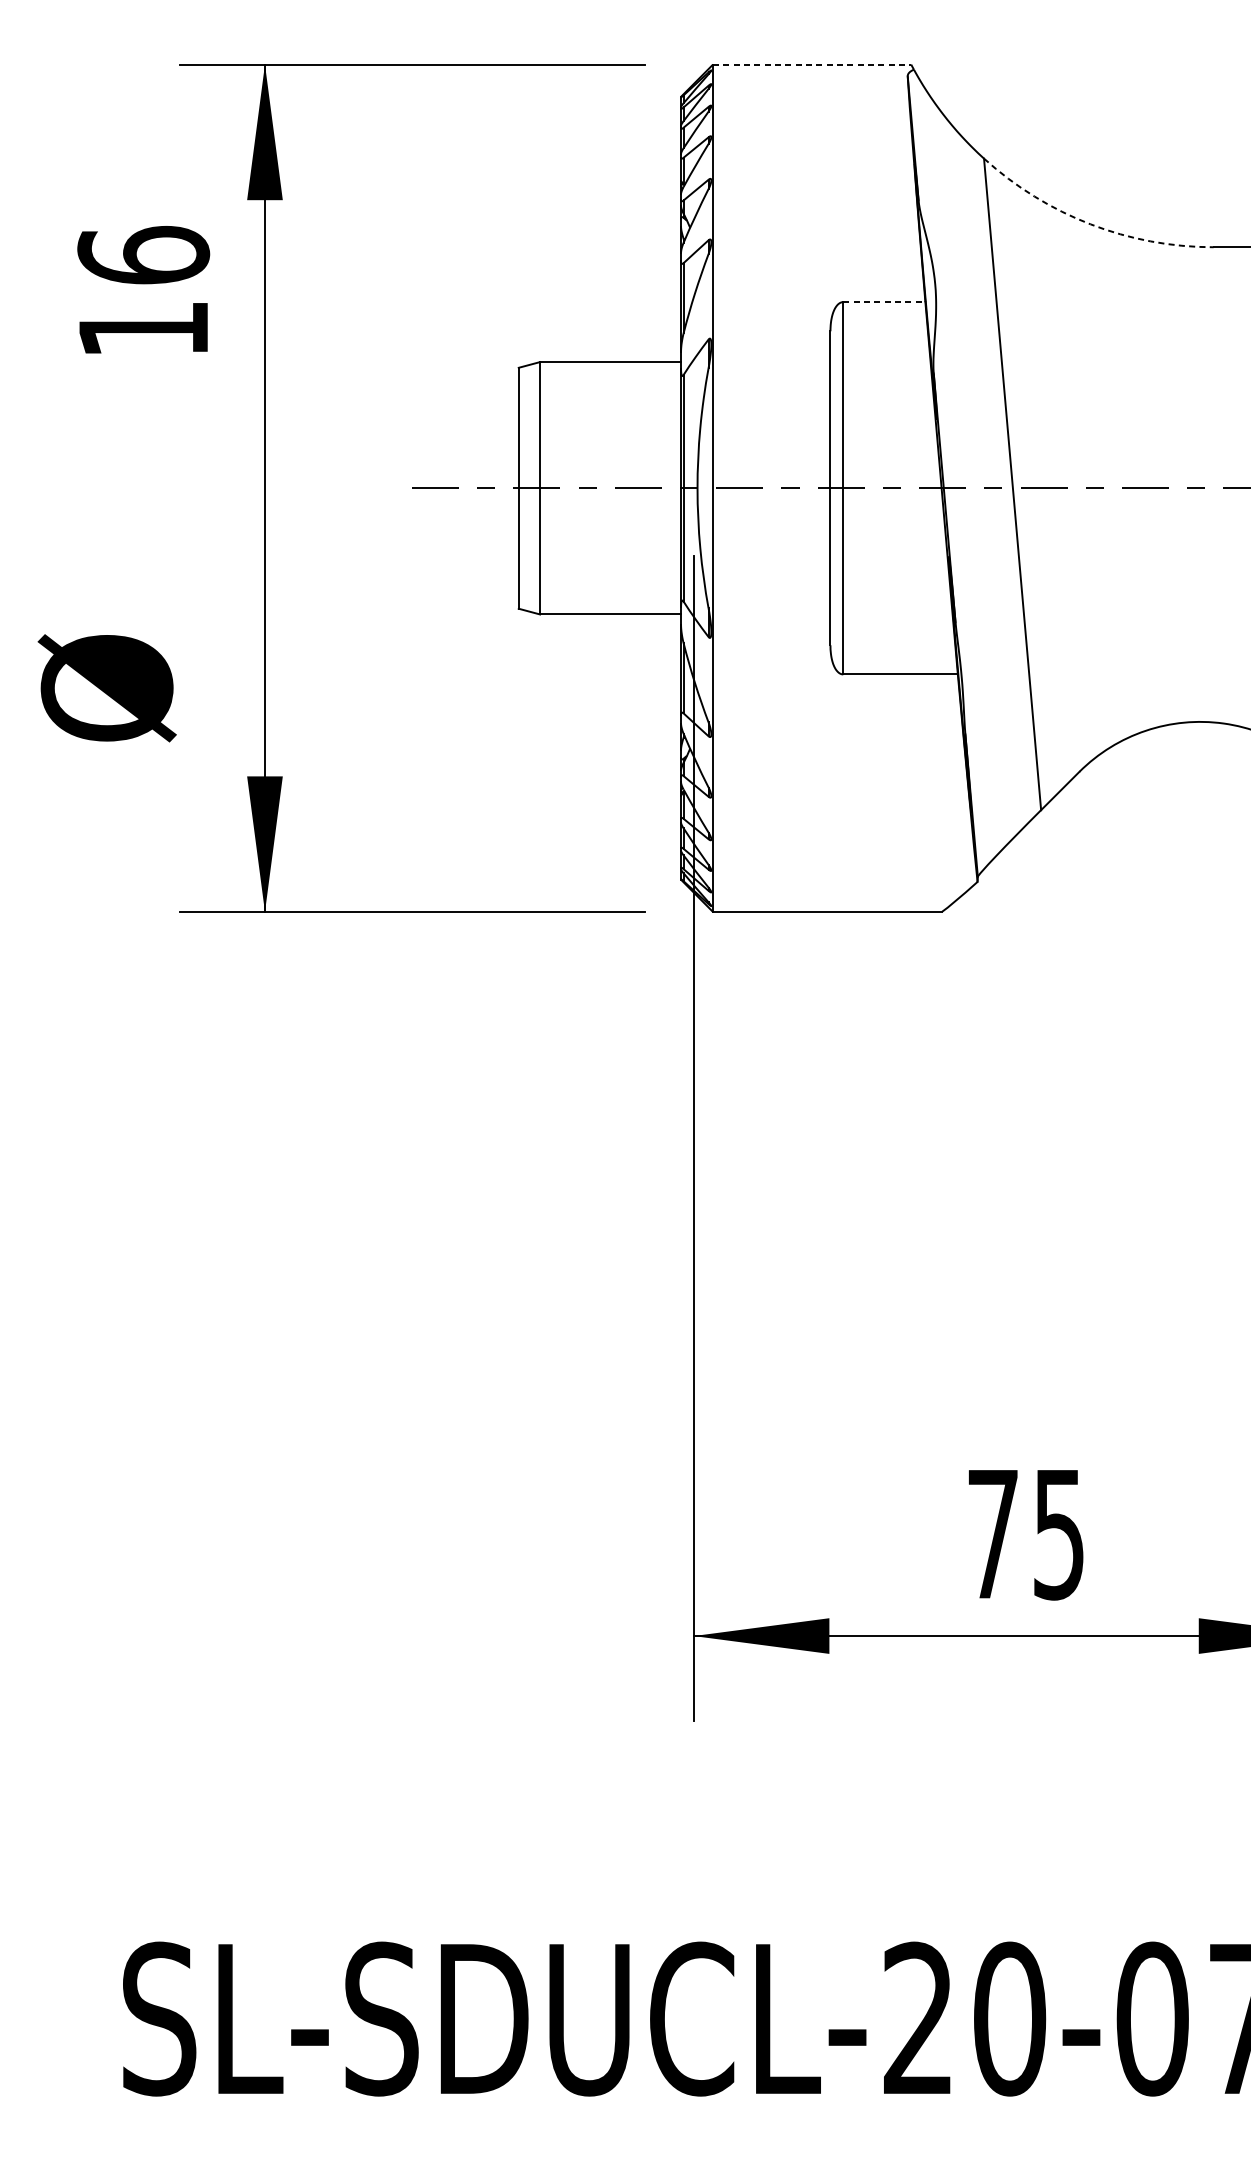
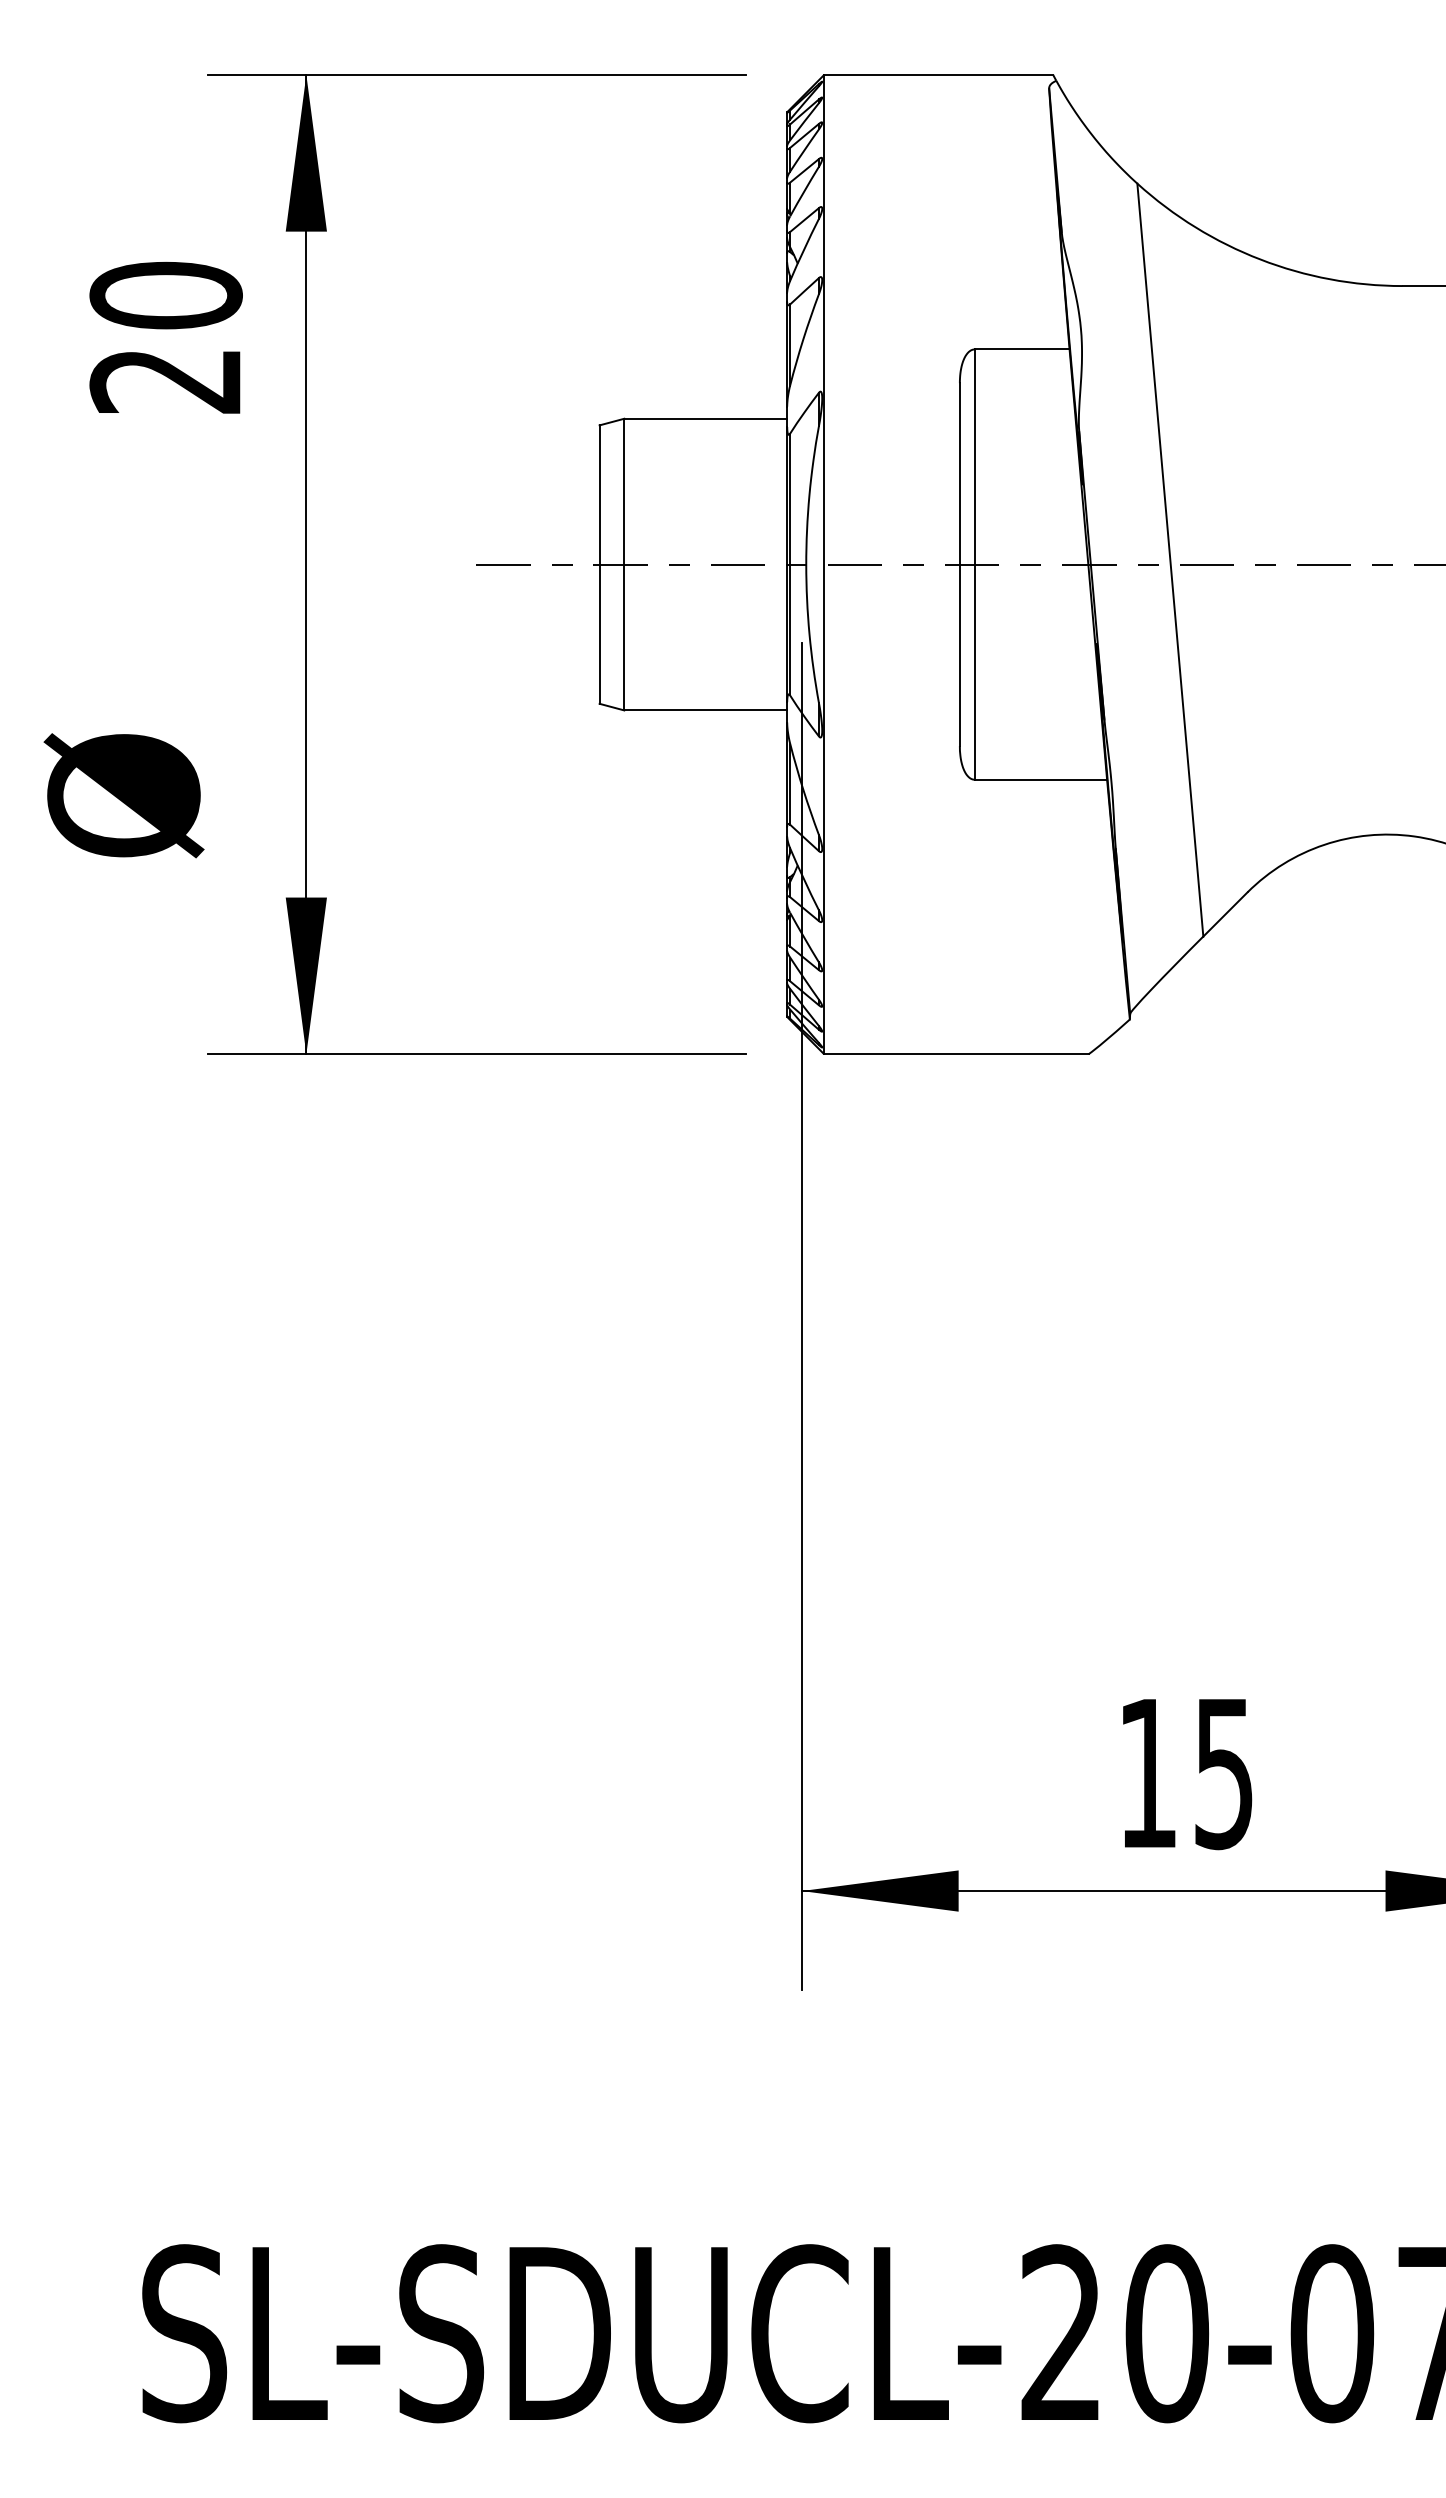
line: (811, 64) -> (938, 74), dashed -> solid
arc: (1090, 224) -> (1260, 259), dashed -> solid
text: (143, 291) -> (165, 337), 16 -> 20
line: (884, 302) -> (1022, 349), dashed -> solid
text: (992, 1534) -> (1147, 1773), 75 -> 15

